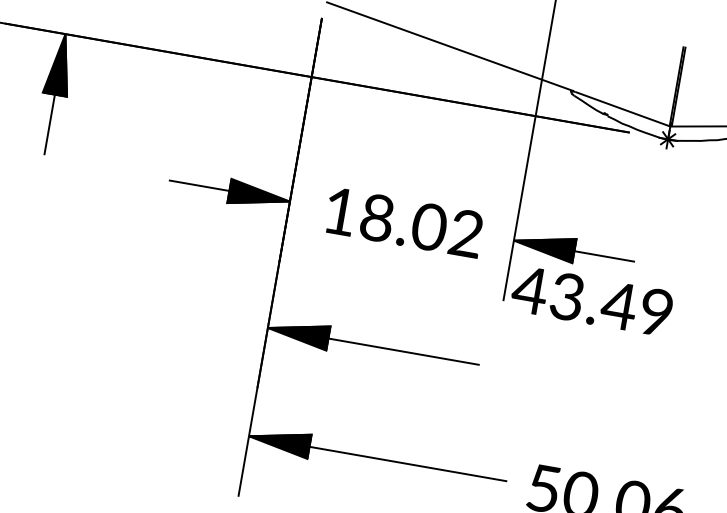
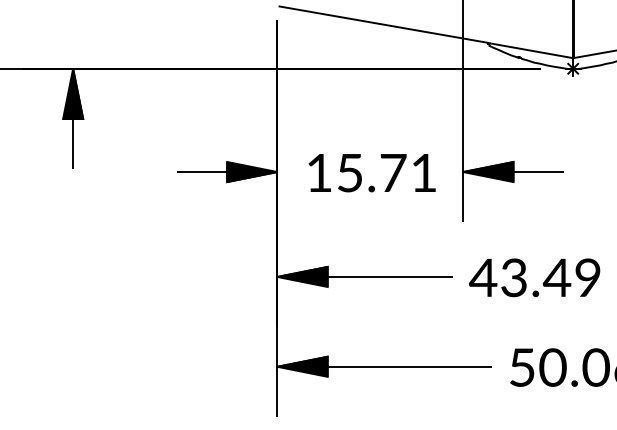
text: (421, 225) -> (386, 172), 18.02 -> 15.71
text: (591, 300) -> (534, 277), moved

